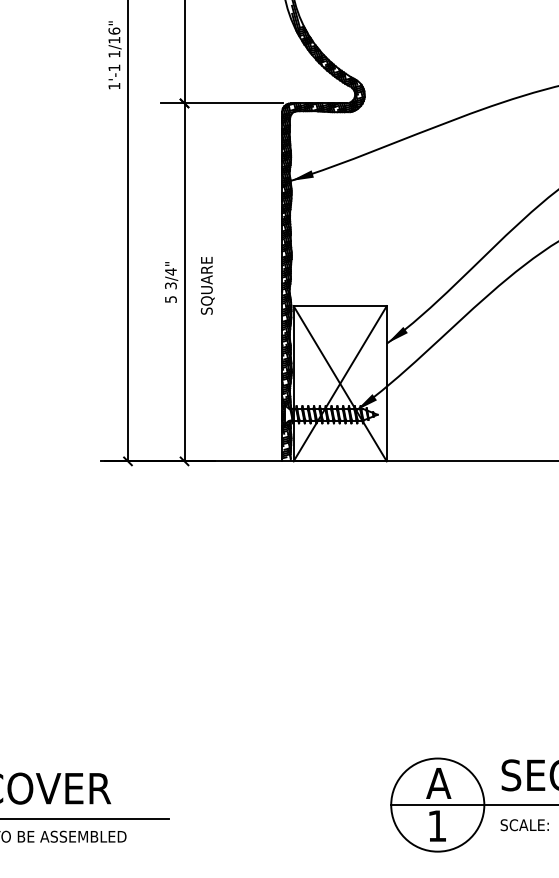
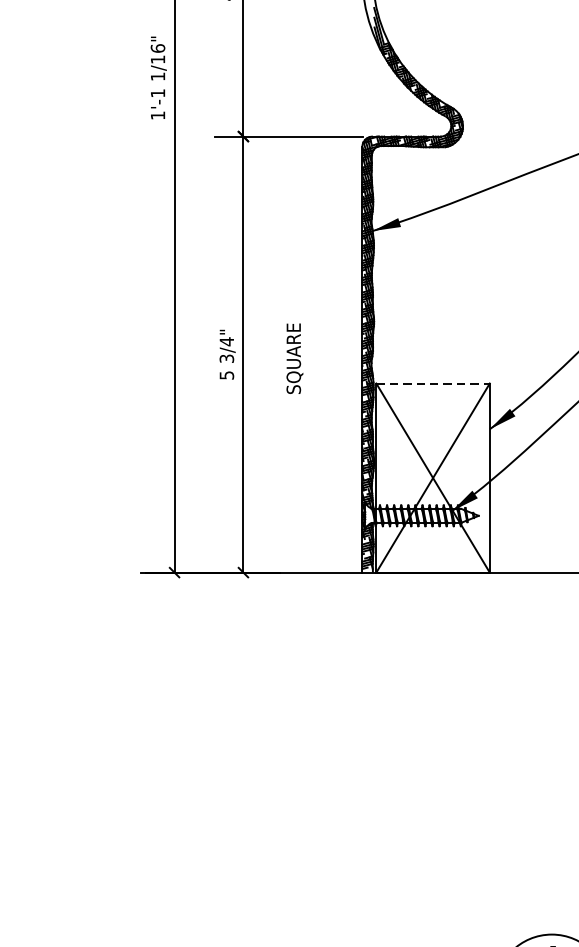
text: (207, 285) -> (294, 358), moved
line: (340, 306) -> (433, 383), solid -> dashed

